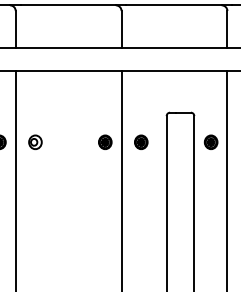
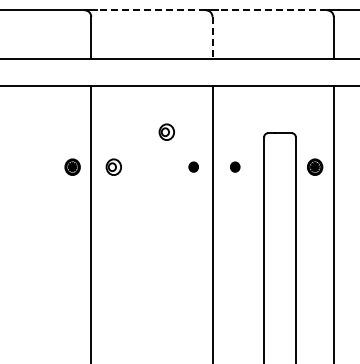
line: (68, 5) -> (151, 10), solid -> dashed
line: (173, 5) -> (272, 10), solid -> dashed
line: (121, 29) -> (212, 38), solid -> dashed
part: (81, 111) -> (166, 131), added
part: (104, 141) -> (193, 166), size x0.6
part: (141, 141) -> (235, 166), size x0.6

